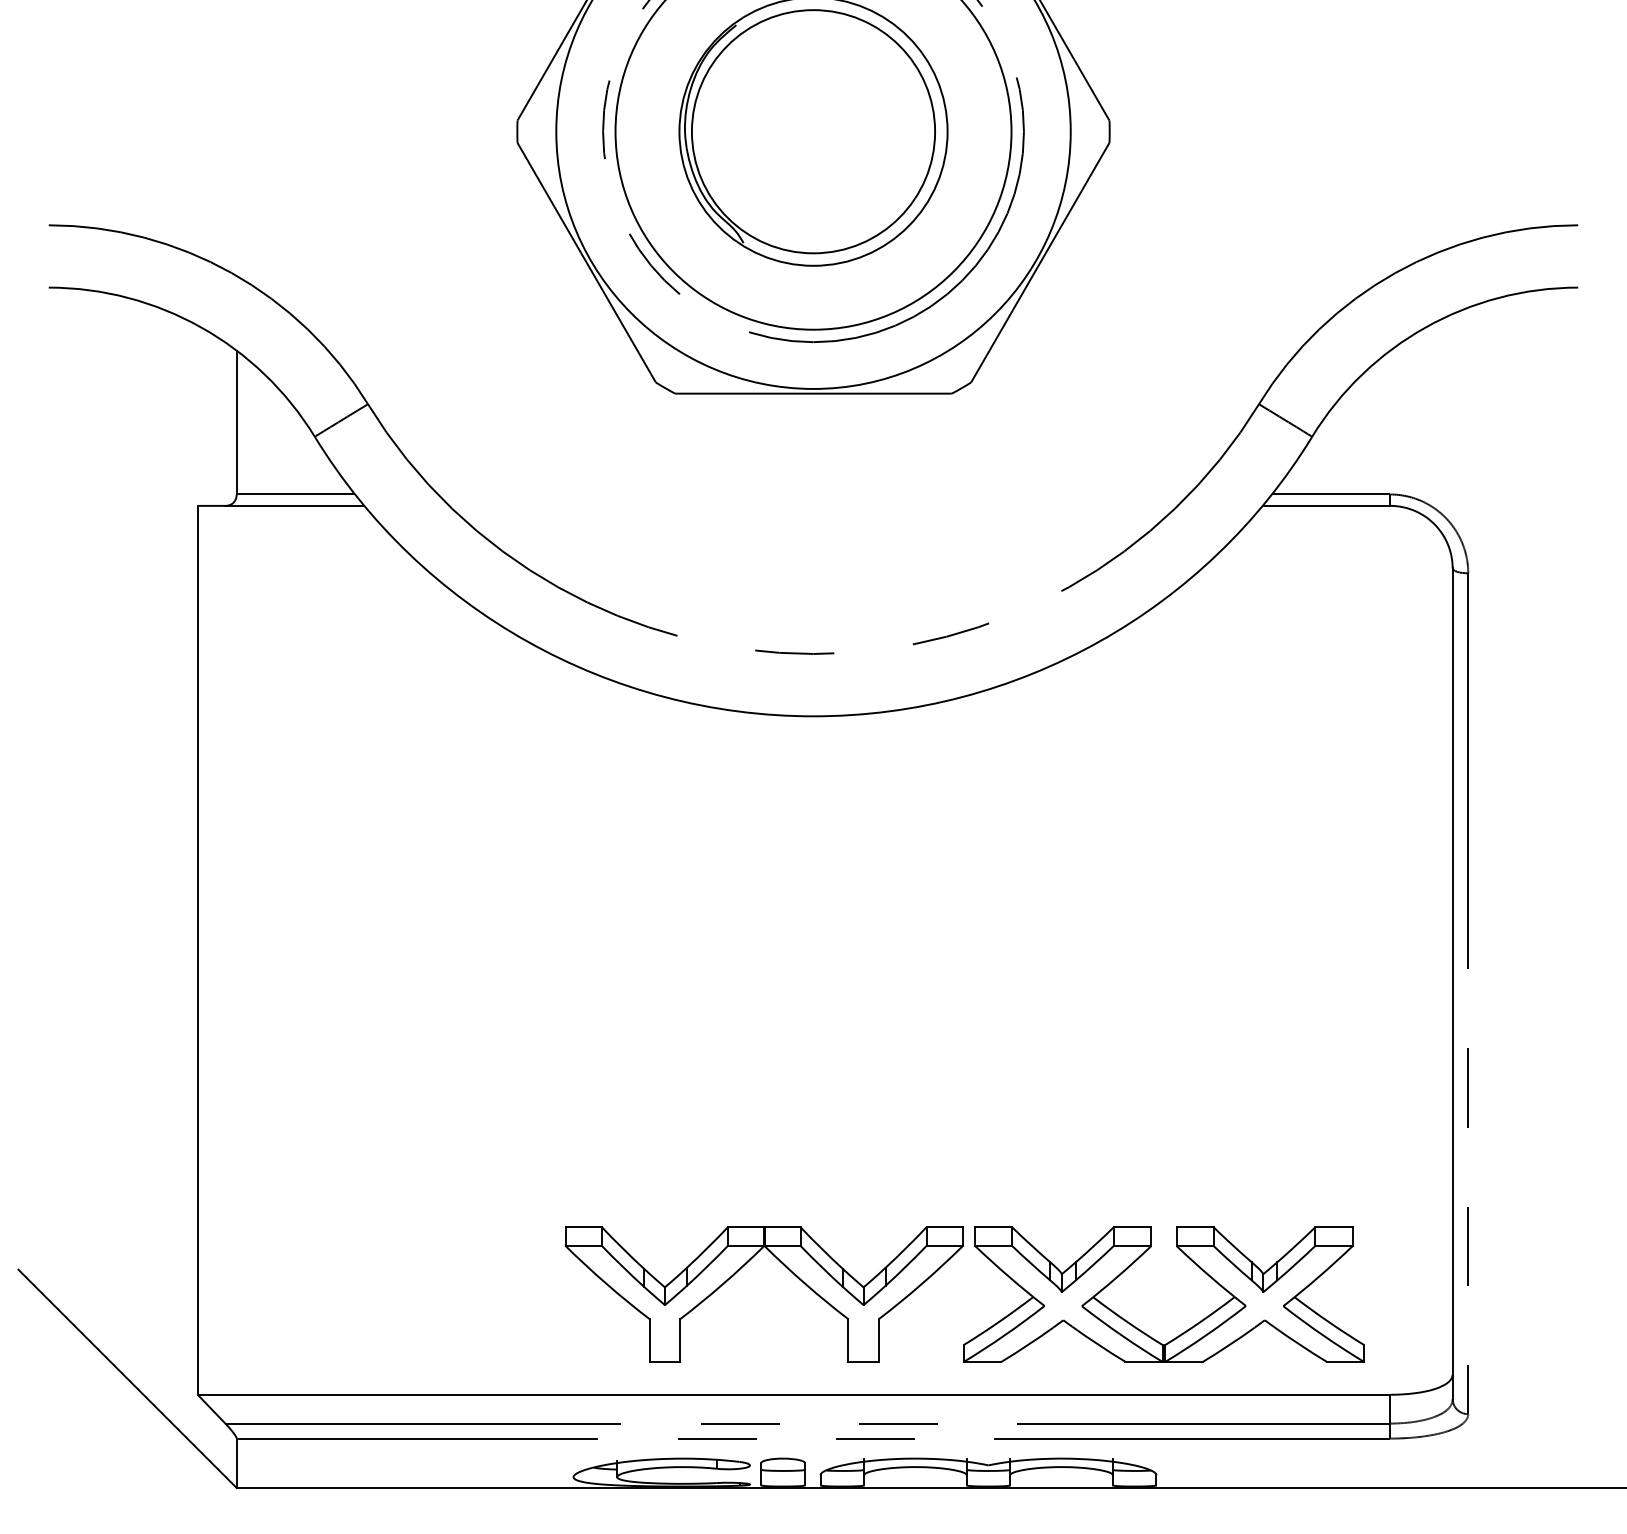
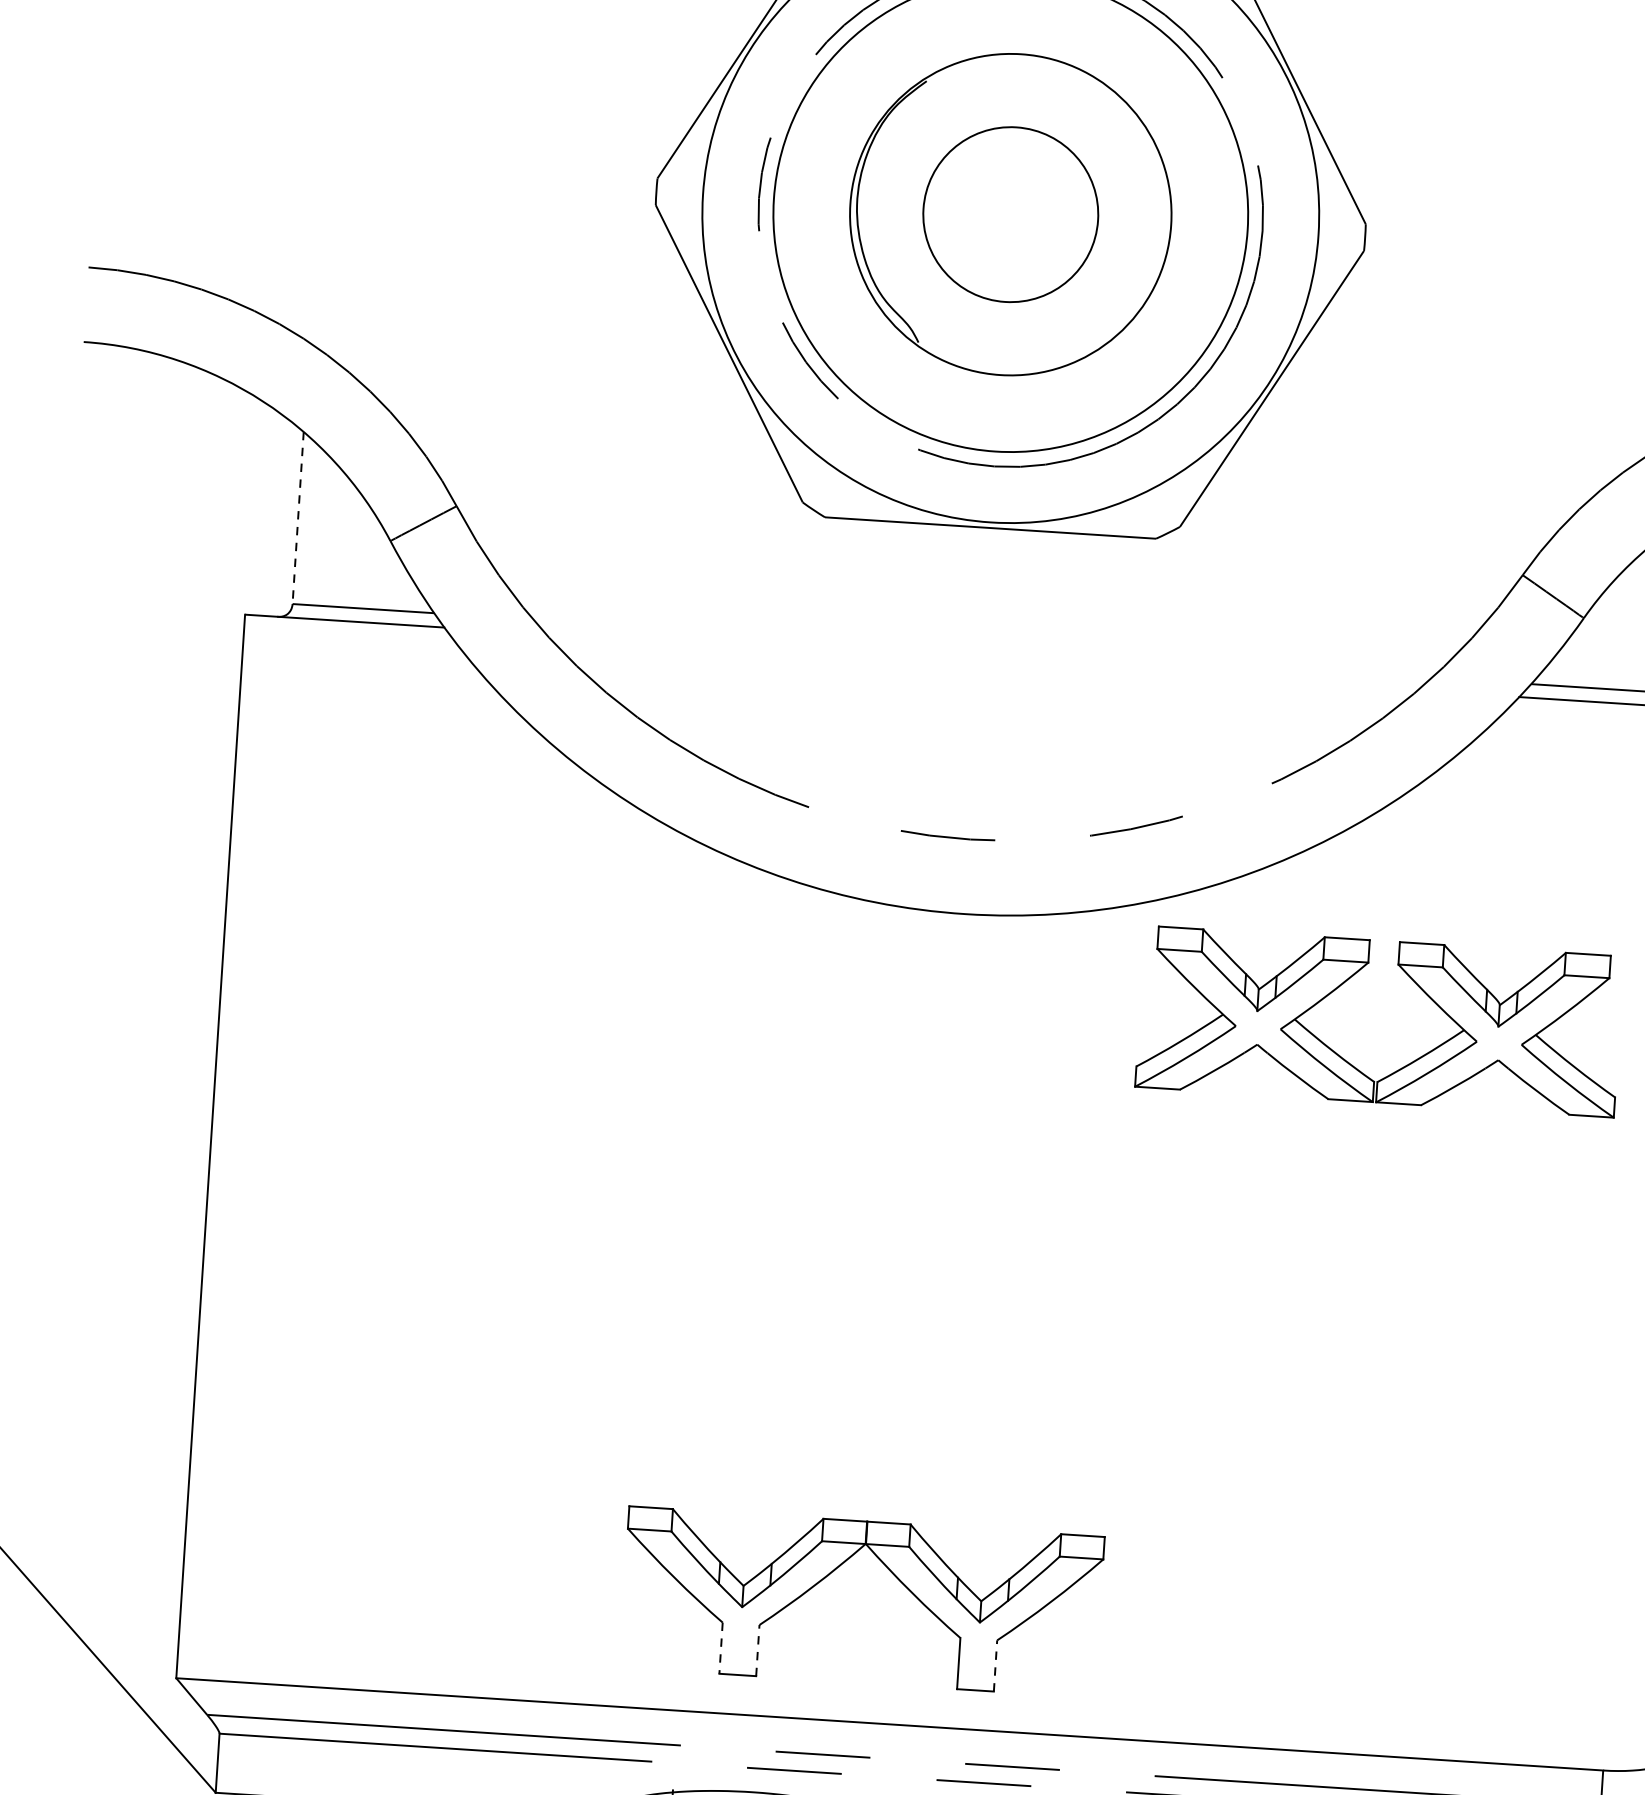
circle: (813, 131) -> (1010, 214), size x0.6
line: (236, 422) -> (297, 517), solid -> dashed
part: (1140, 1329) -> (1348, 1061), moved
line: (680, 1339) -> (758, 1649), solid -> dashed
line: (878, 1339) -> (995, 1664), solid -> dashed
line: (649, 1340) -> (721, 1648), solid -> dashed

